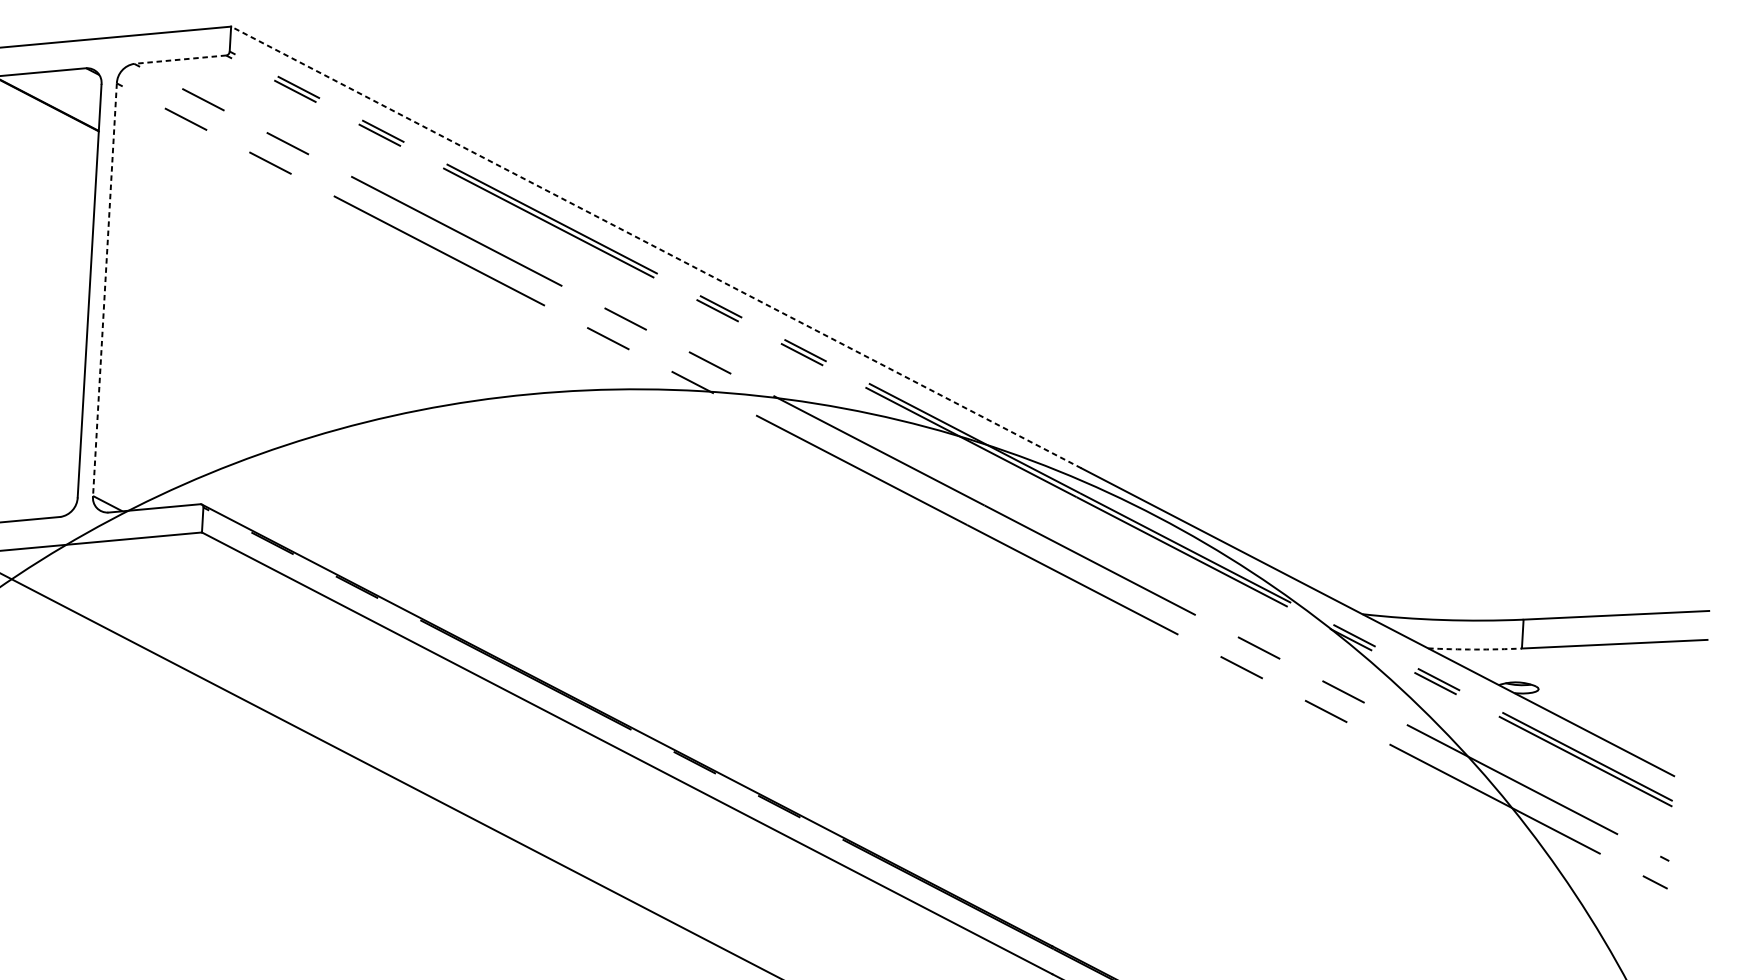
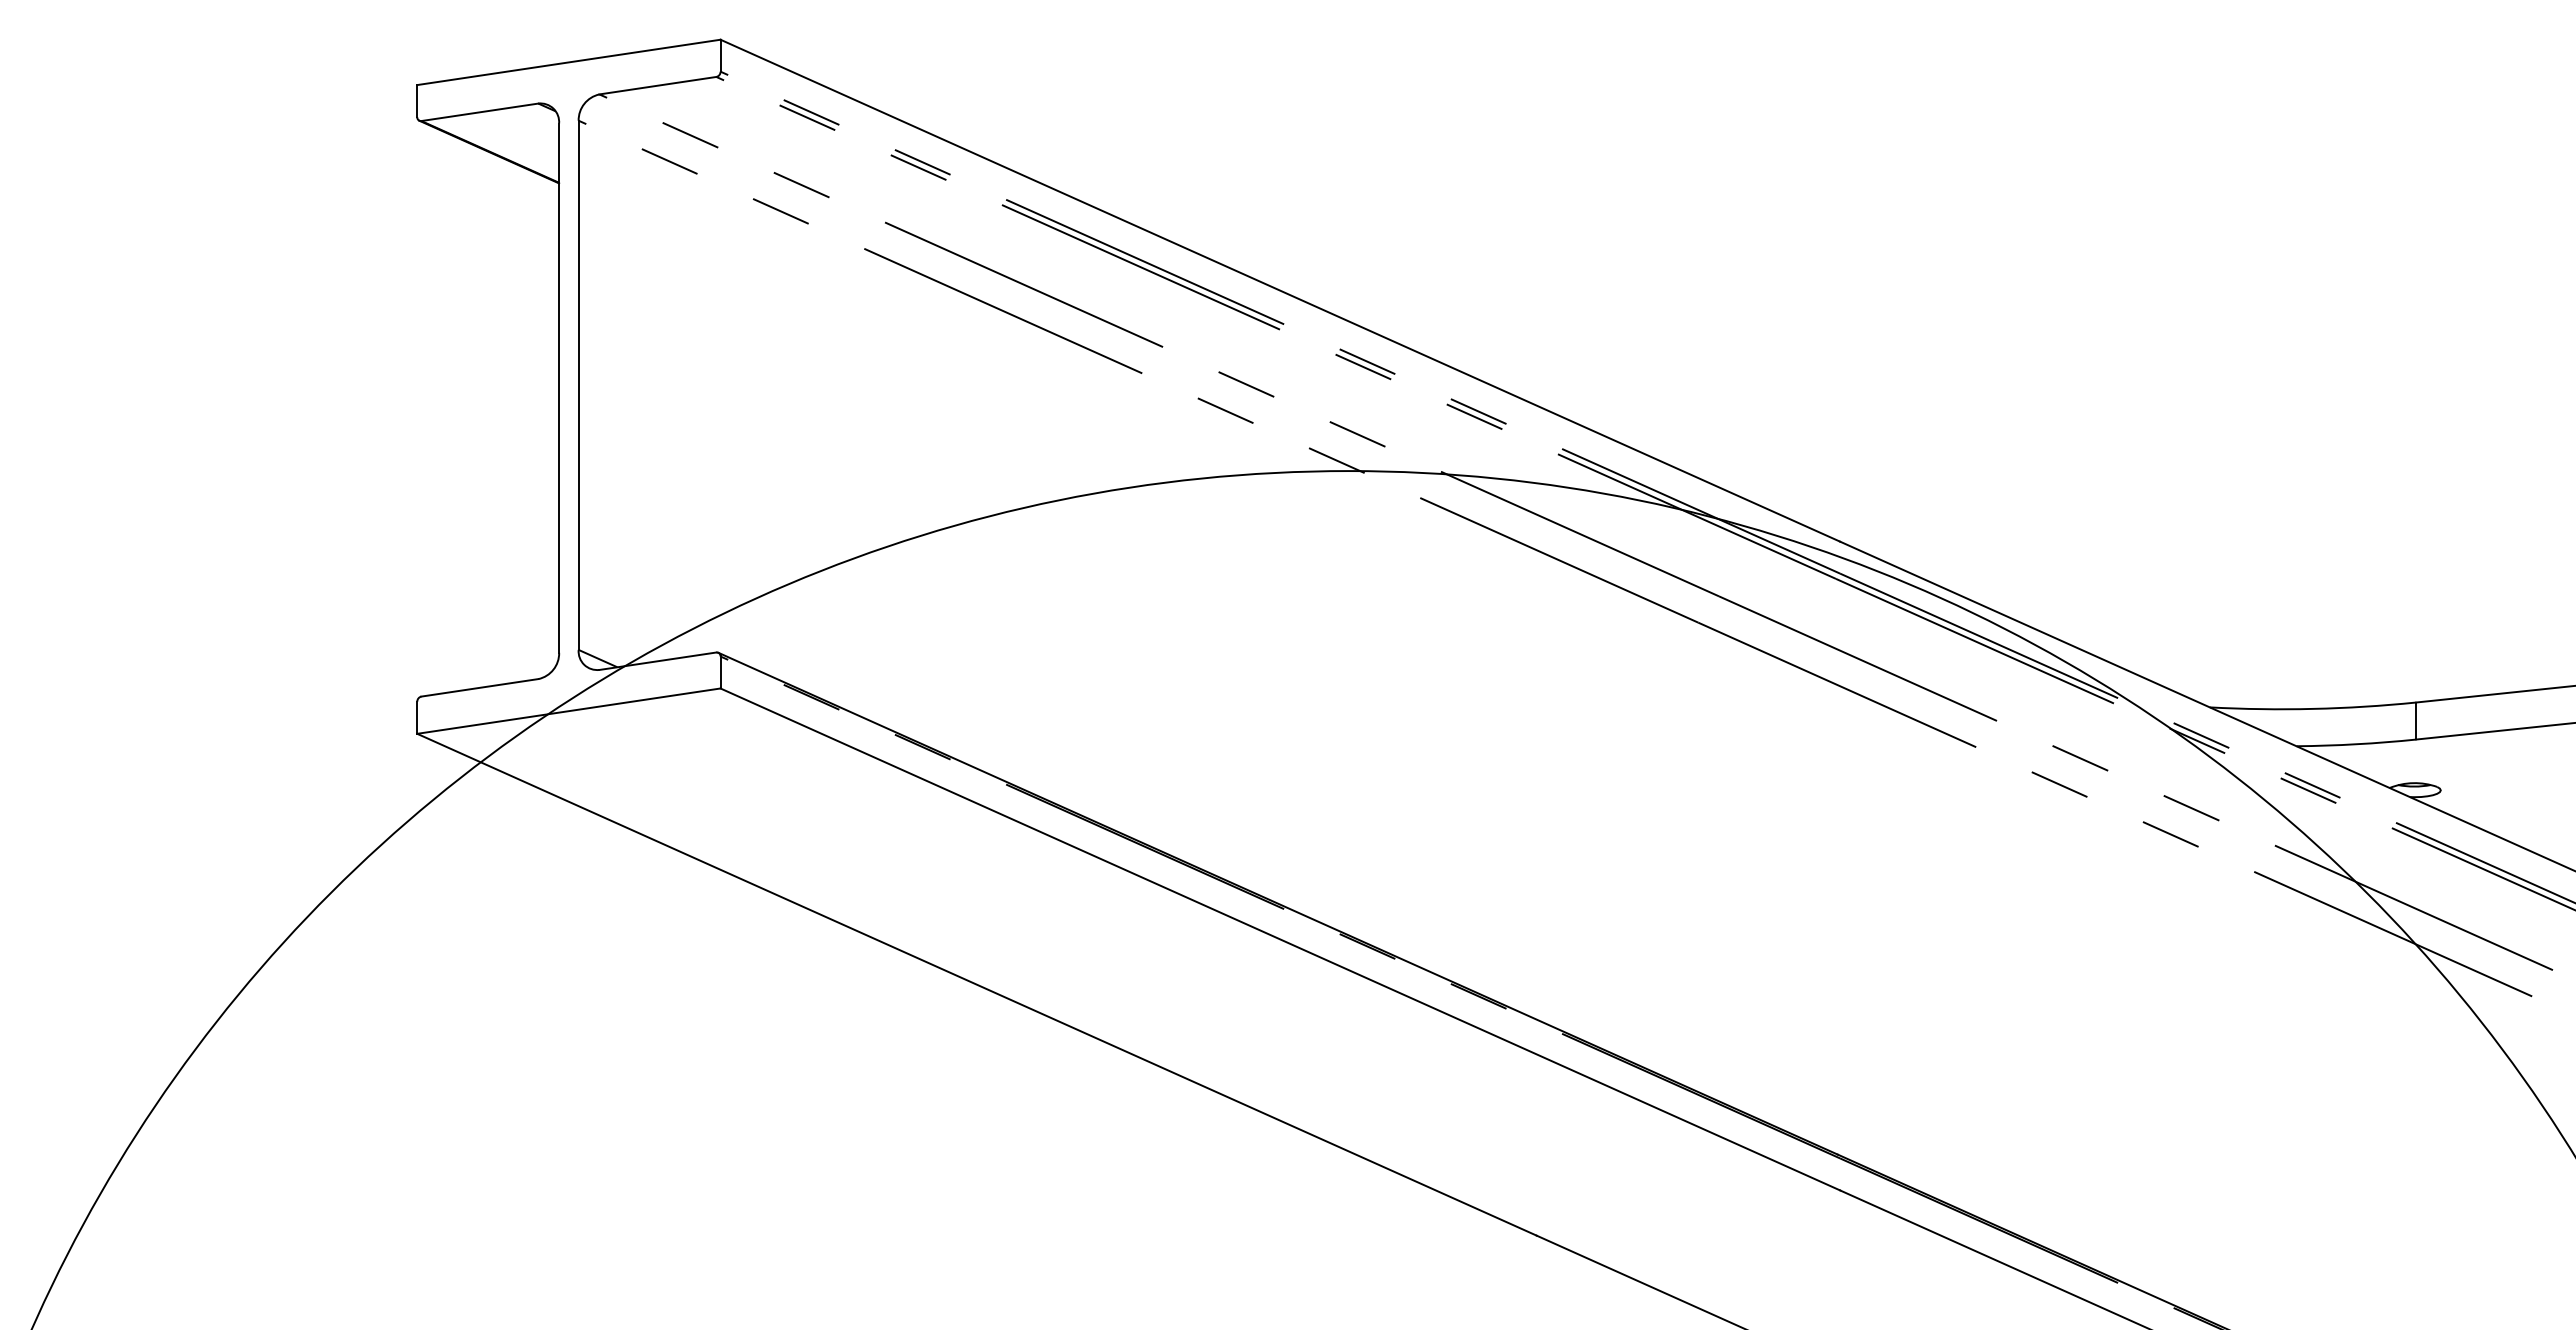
line: (179, 59) -> (657, 85), dashed -> solid
line: (655, 247) -> (1279, 290), dashed -> solid
line: (104, 289) -> (578, 385), dashed -> solid
arc: (1475, 649) -> (2356, 744), dashed -> solid

